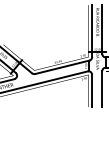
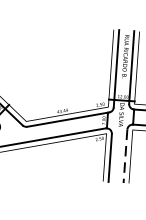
line: (102, 89) -> (125, 156), solid -> dashed

